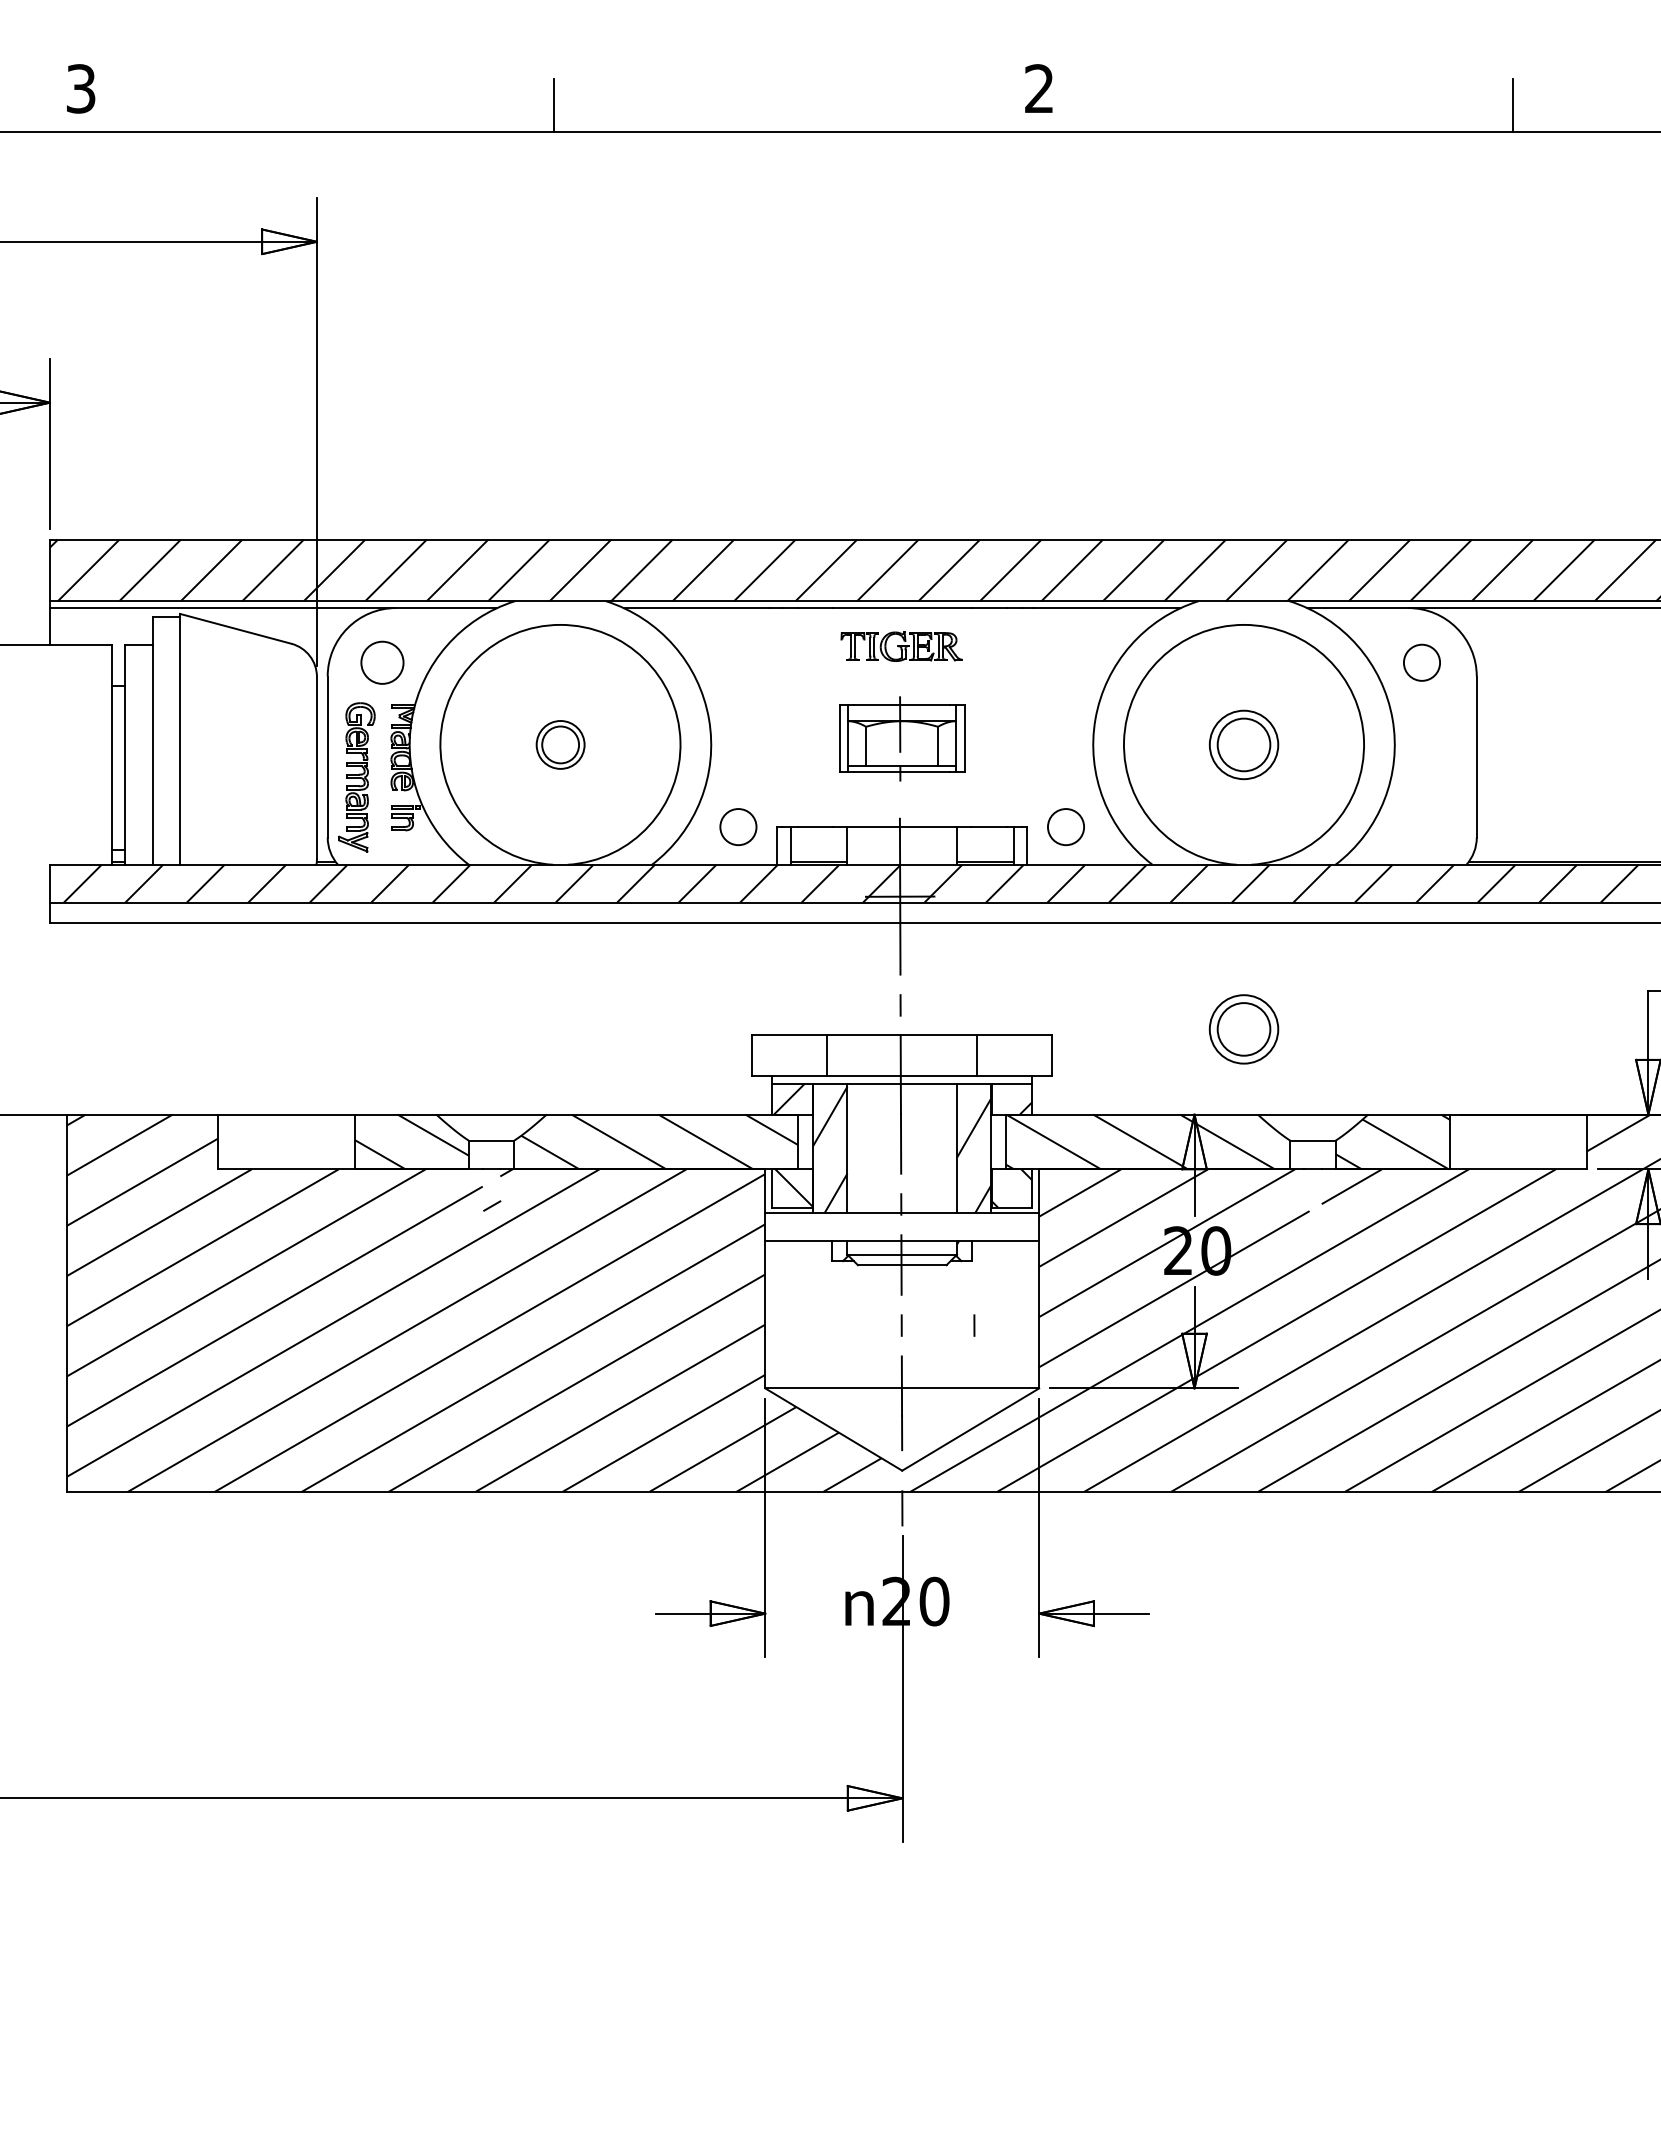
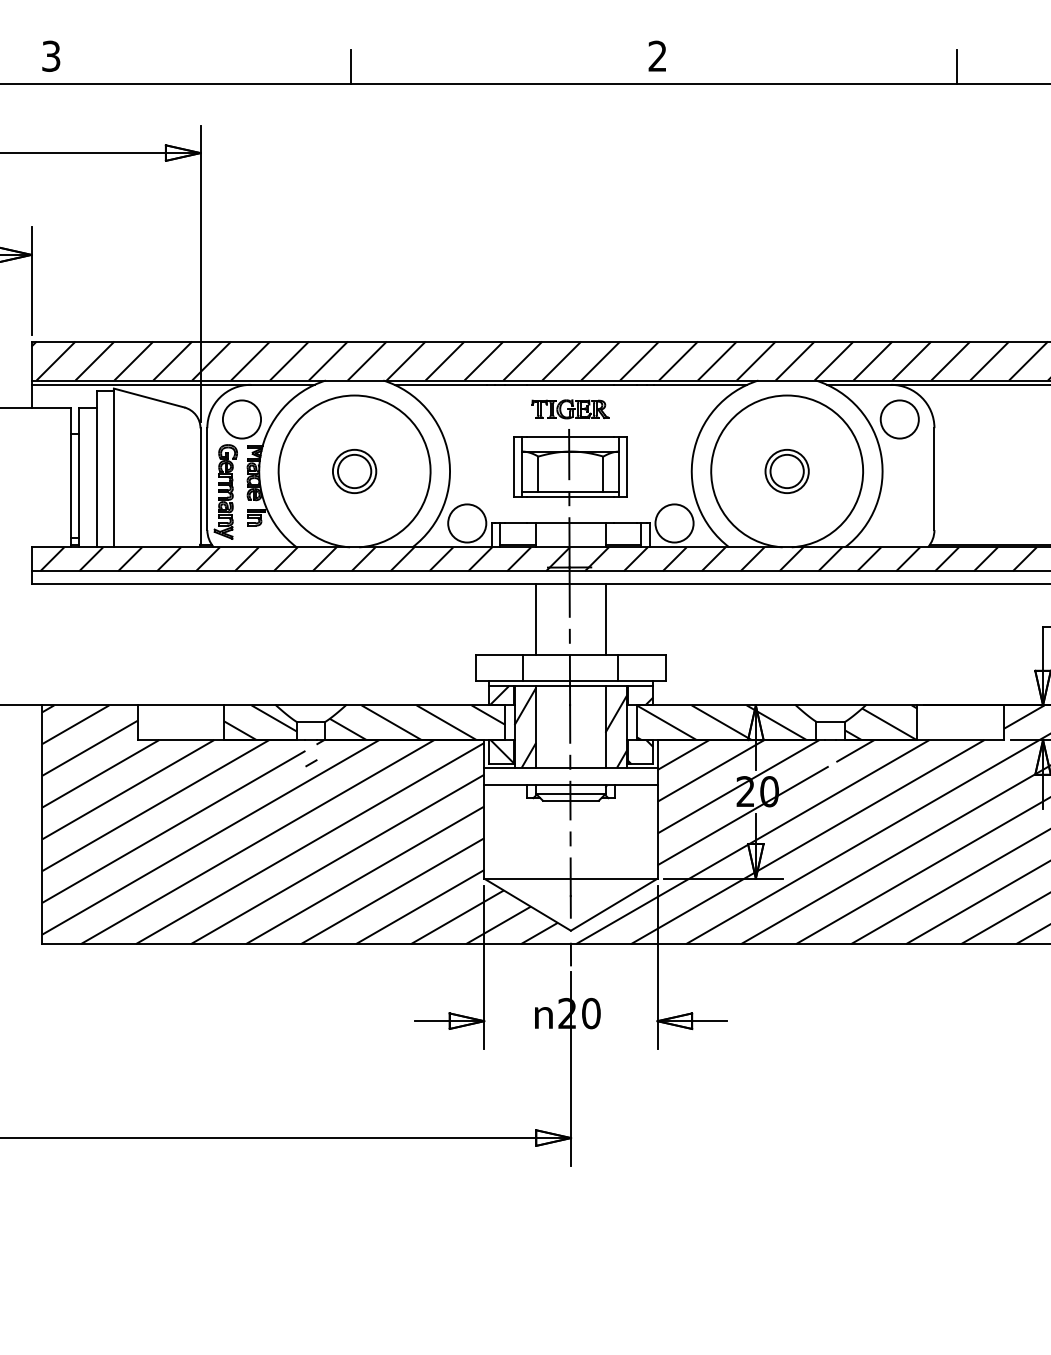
circle: (381, 662) -> (241, 419), size x1.43
circle: (1421, 662) -> (899, 419), size x1.67
part: (901, 738) -> (570, 467), size x1.43
part: (560, 744) -> (354, 471), size x1.43
circle: (738, 827) -> (467, 523), size x1.67
circle: (1065, 827) -> (674, 523), size x1.67
line: (847, 978) -> (536, 619), added
line: (956, 978) -> (605, 619), added
part: (1242, 1029) -> (786, 651), removed
line: (974, 1324) -> (616, 838), removed

